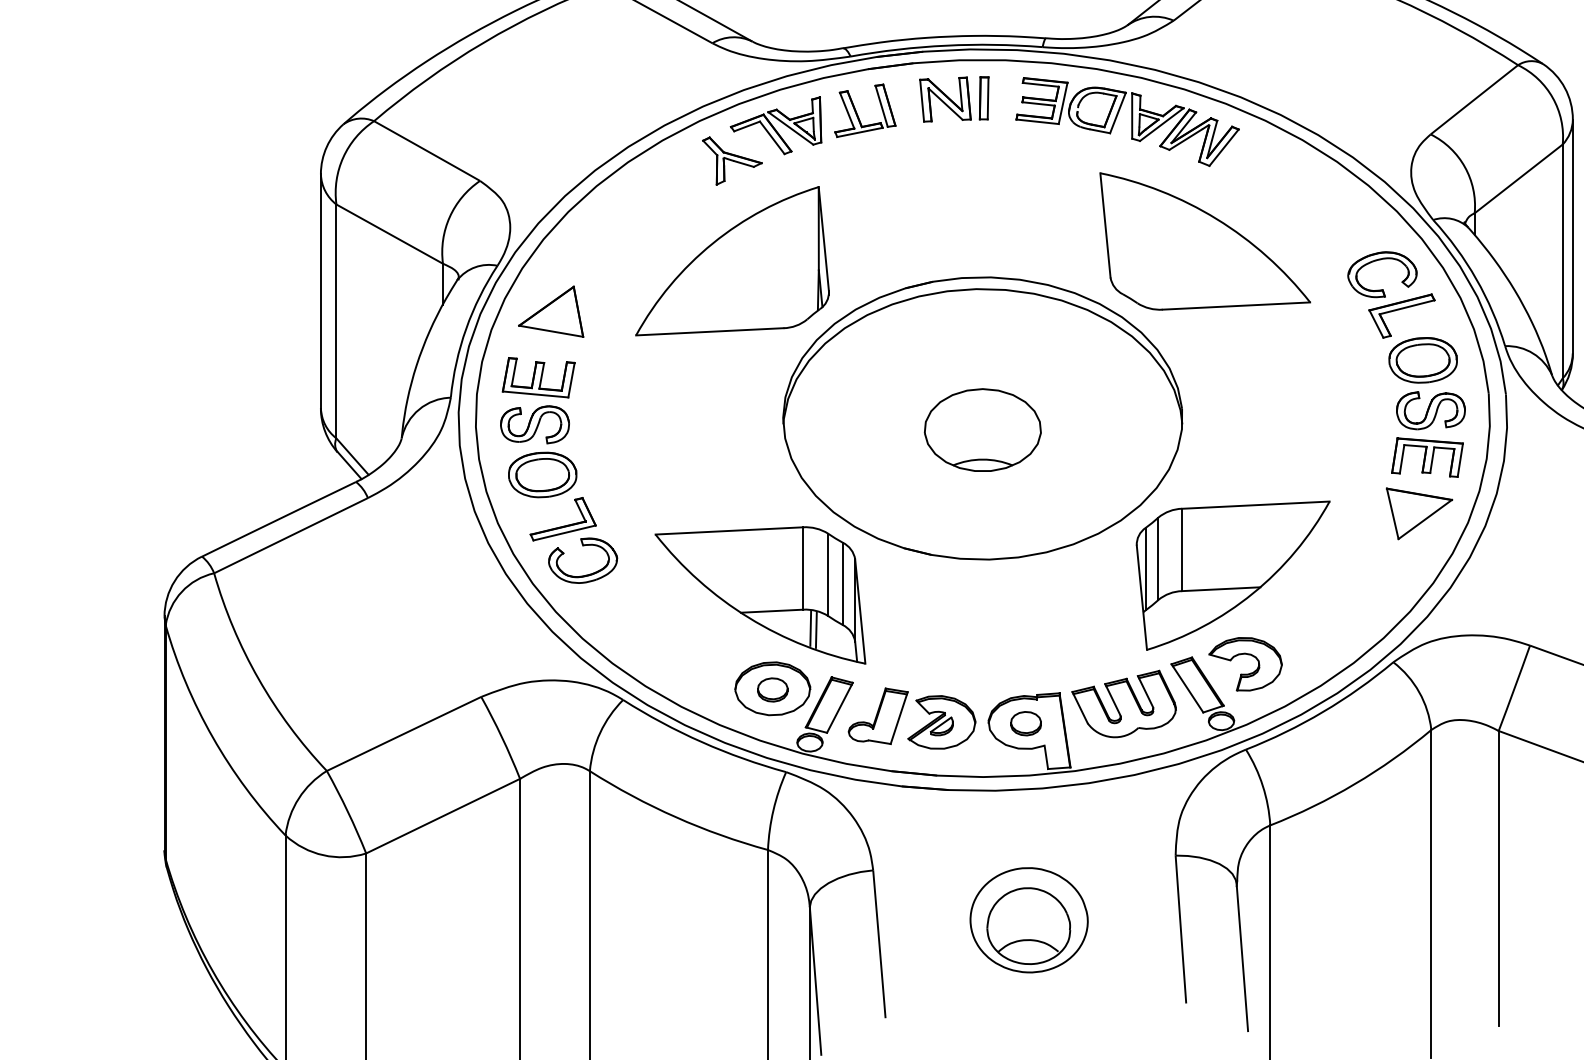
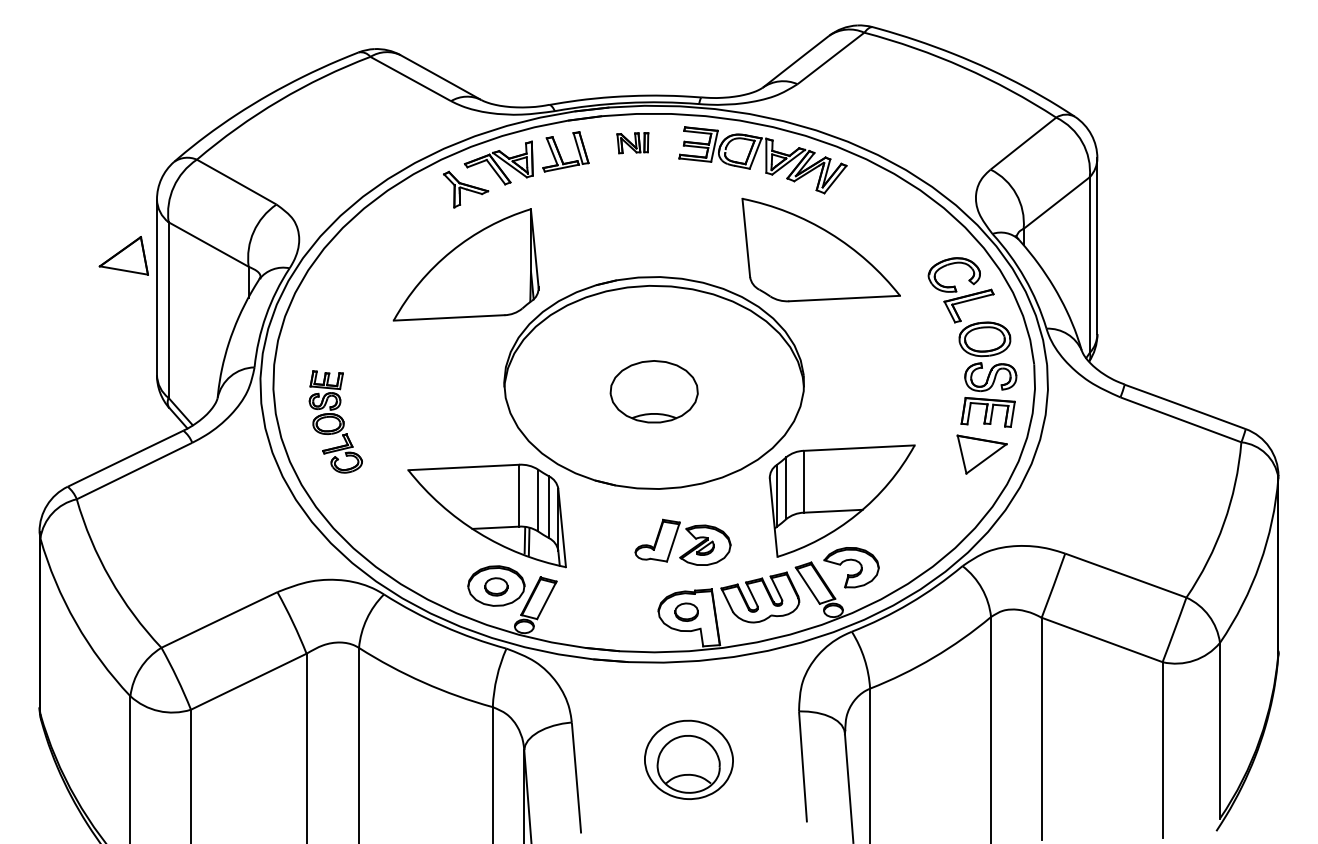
part: (953, 98) -> (632, 142), size x0.6
part: (550, 311) -> (123, 255), moved
part: (558, 469) -> (335, 421), size x0.6
part: (902, 714) -> (675, 539), moved

